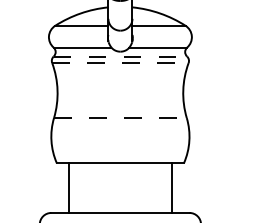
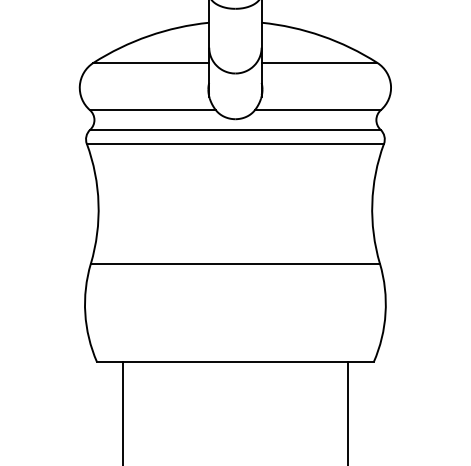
line: (120, 56) -> (235, 129), dashed -> solid
line: (120, 63) -> (235, 144), dashed -> solid
line: (120, 118) -> (235, 264), dashed -> solid

